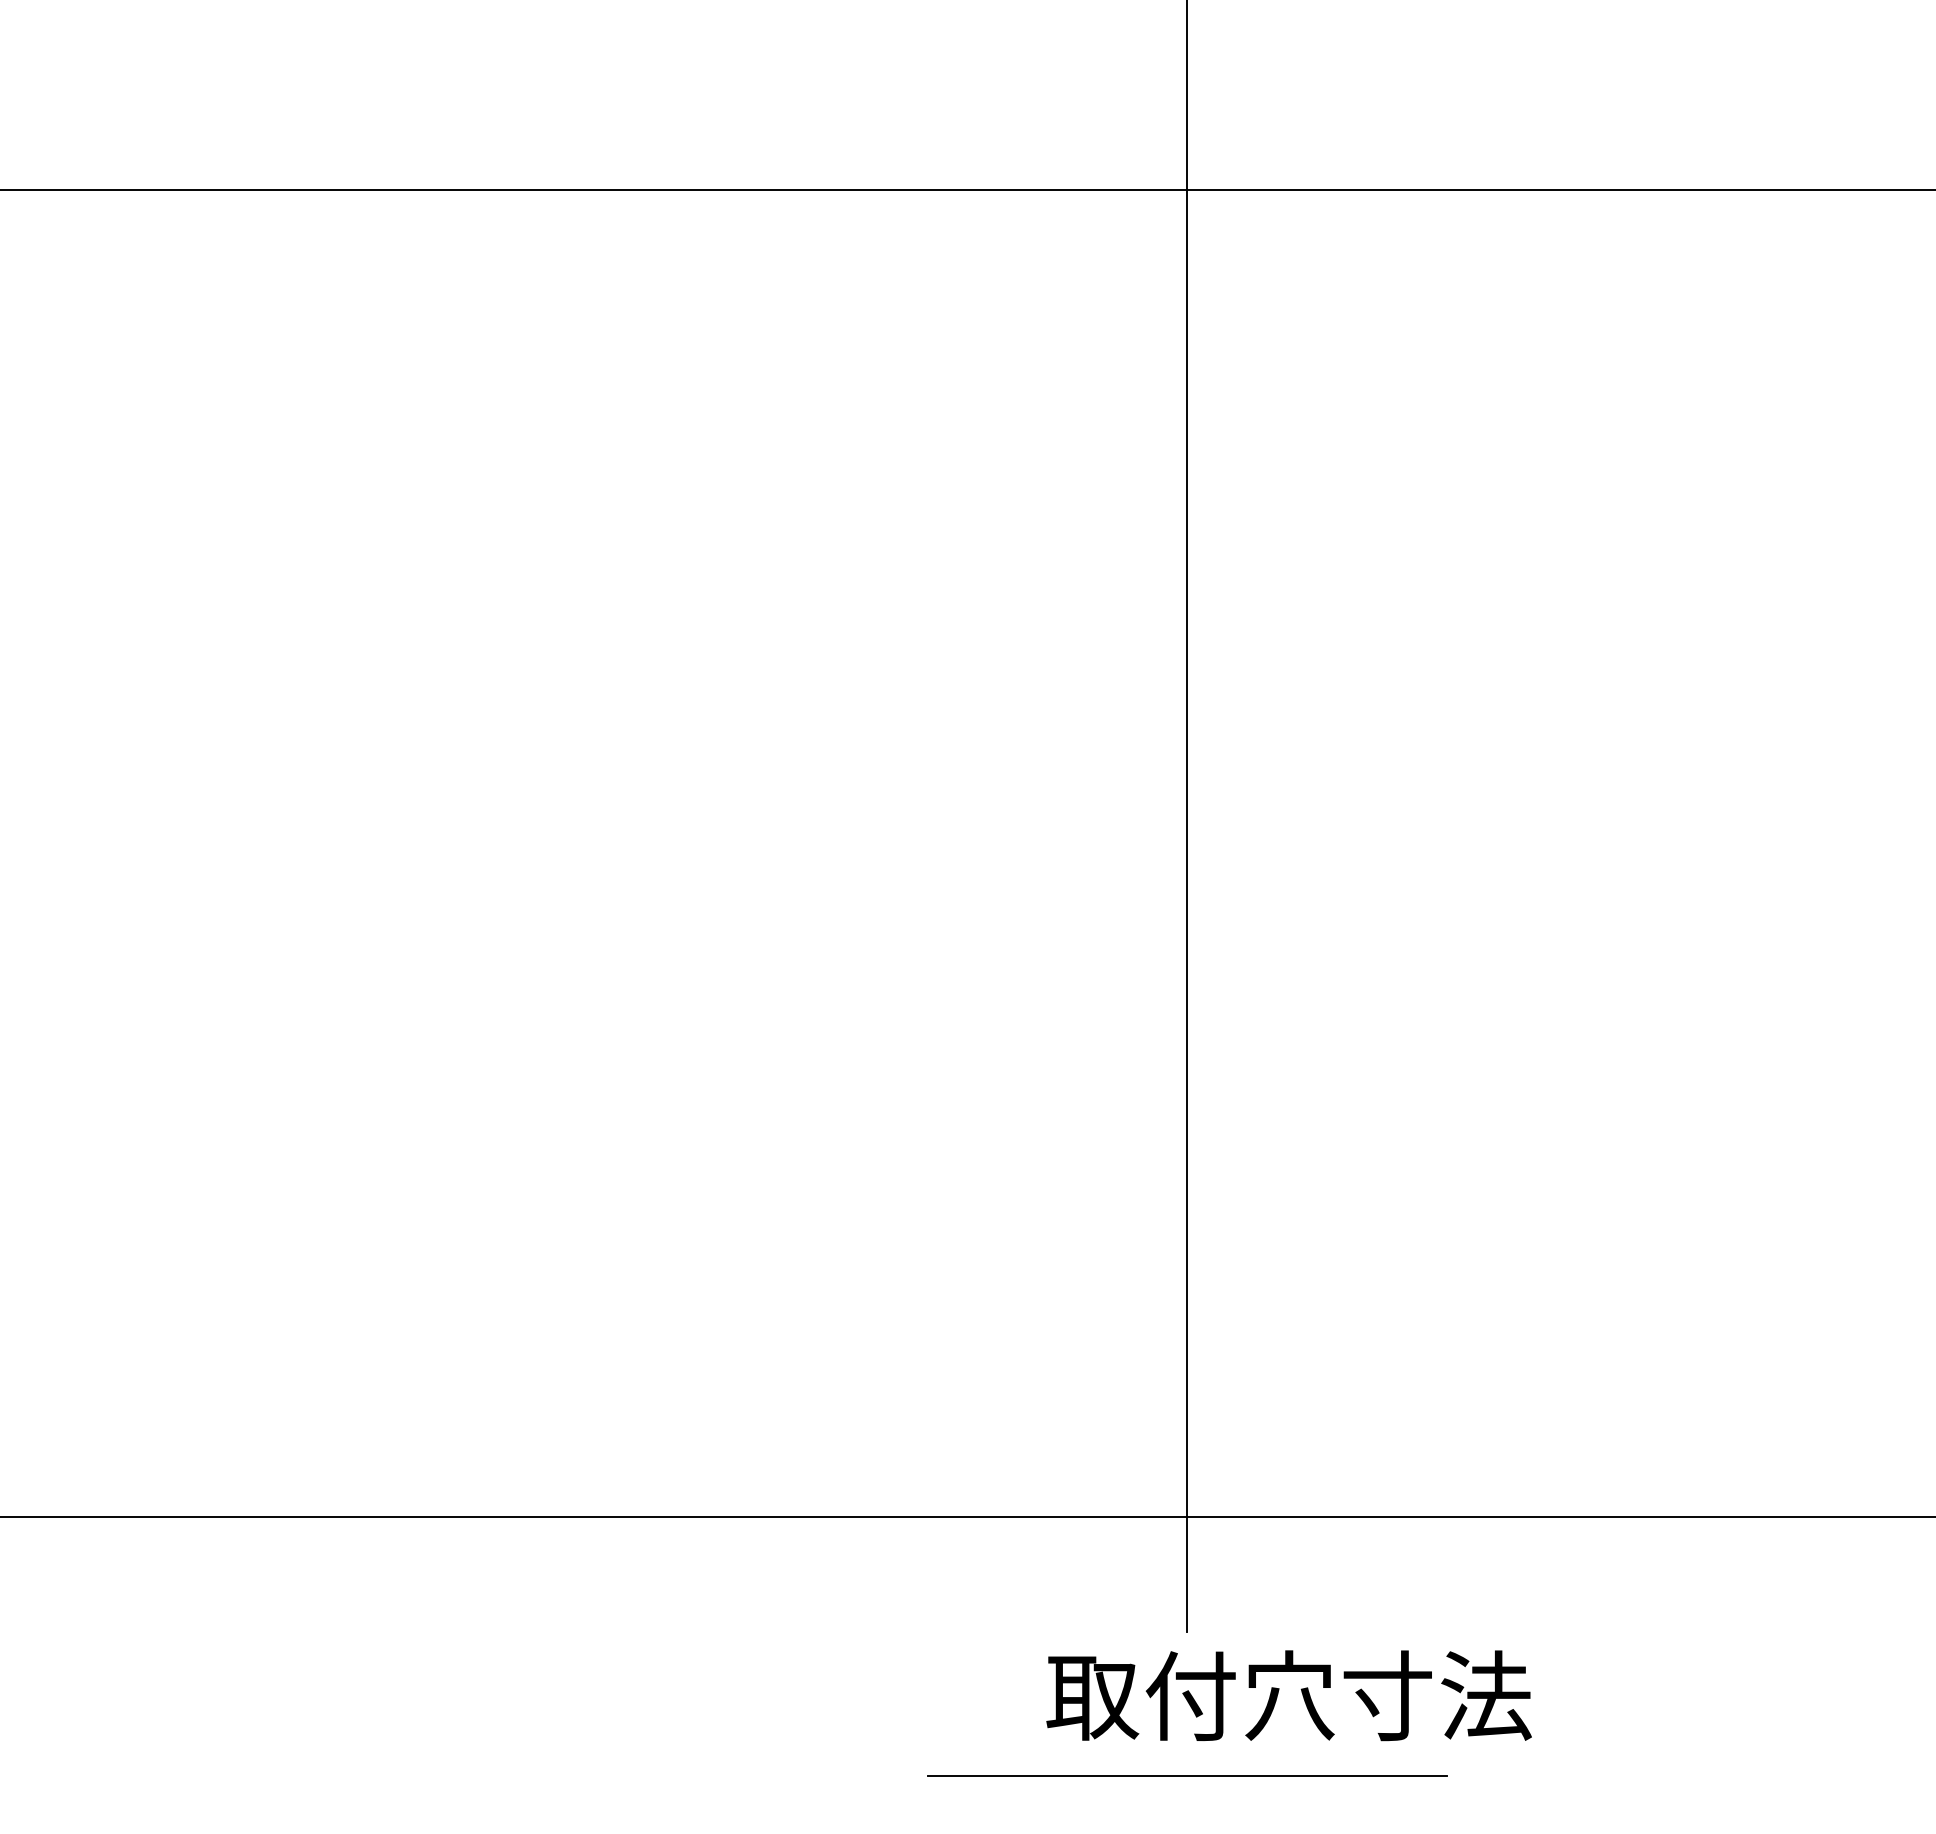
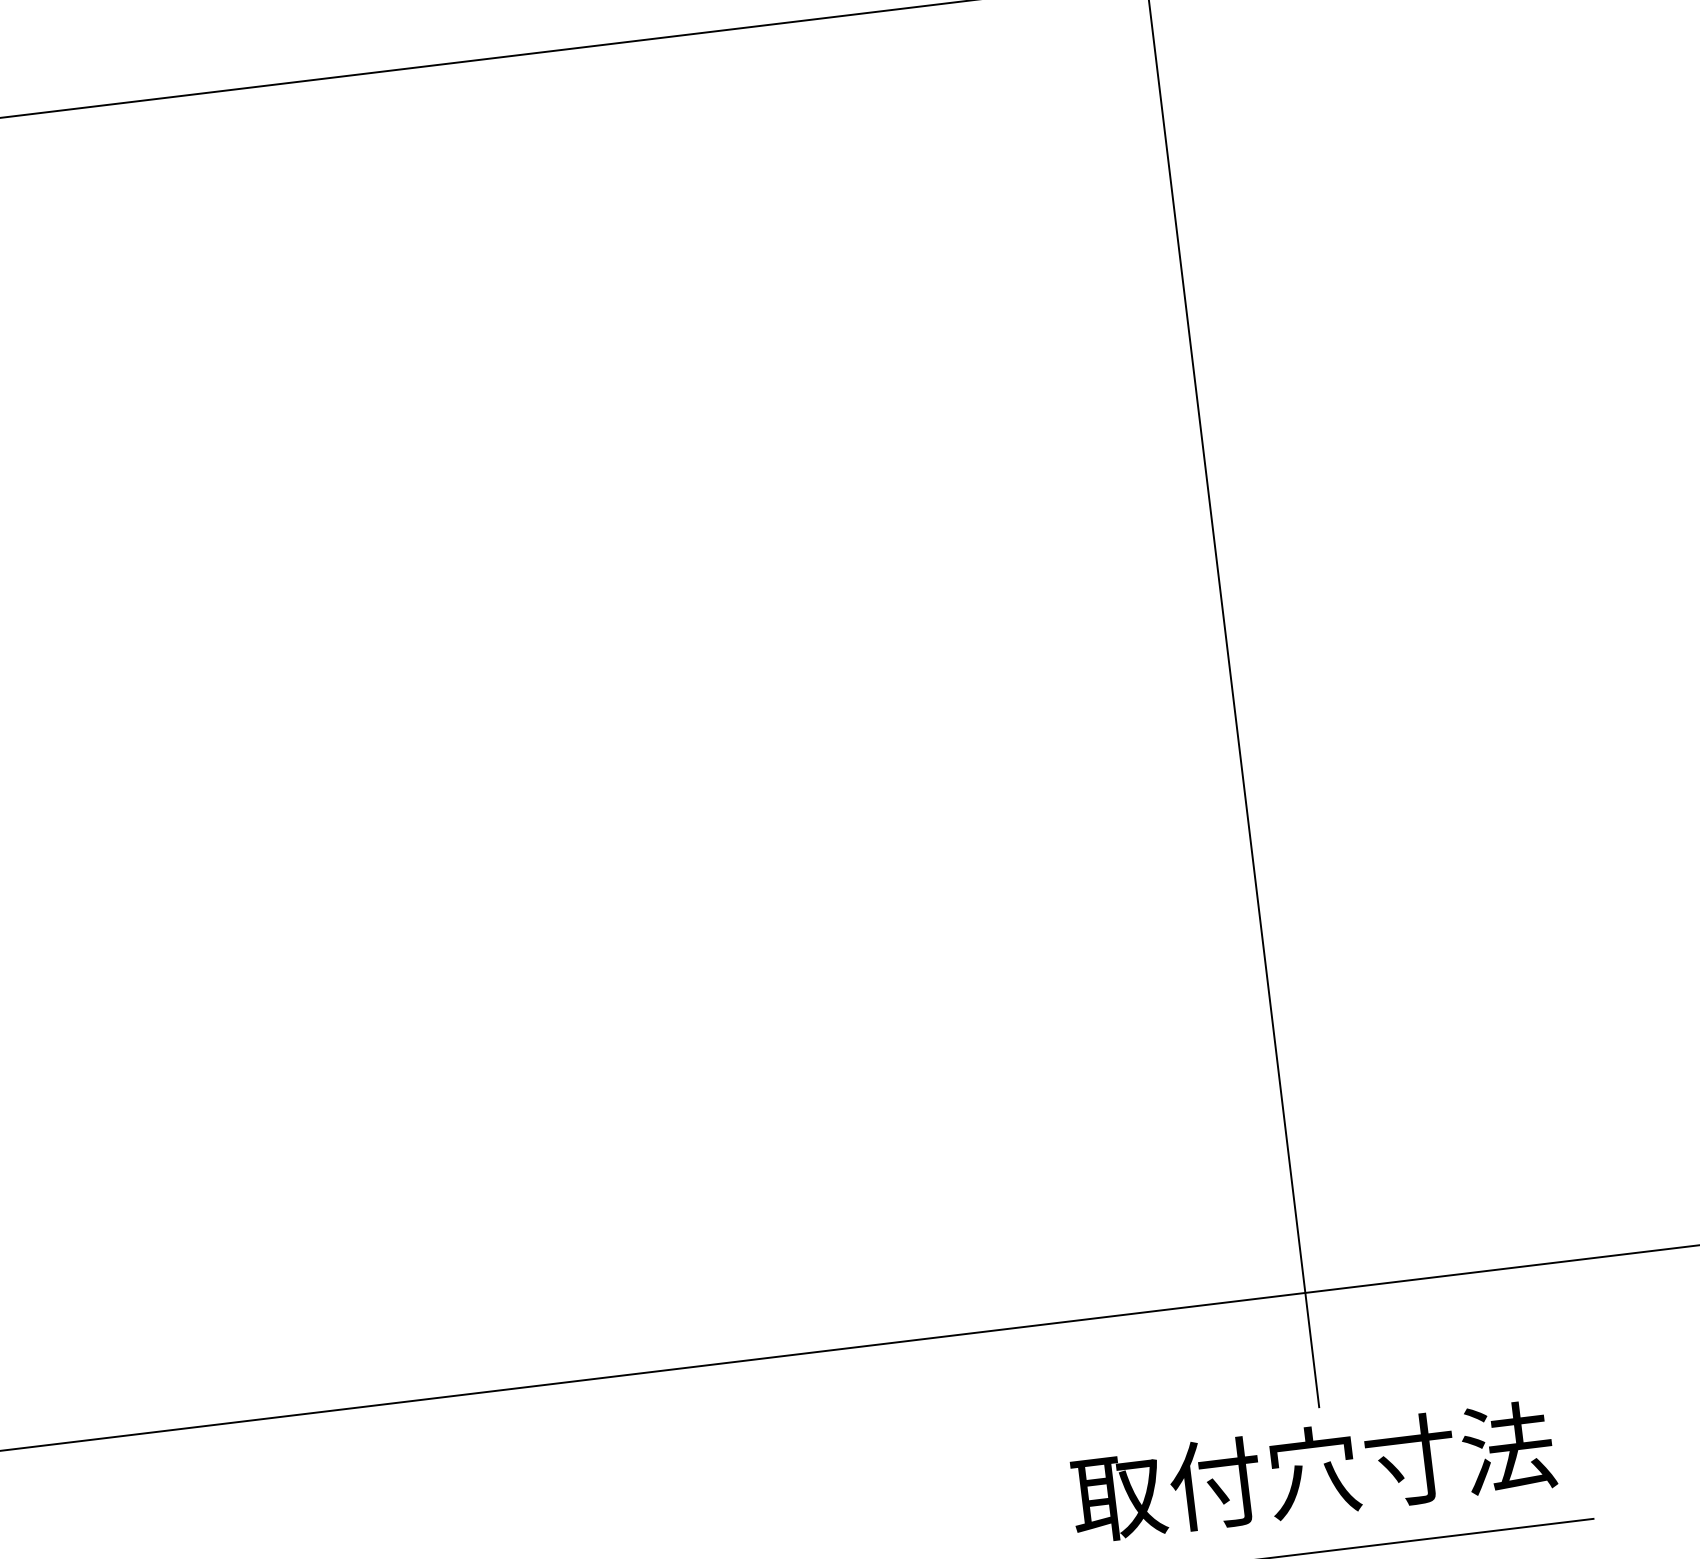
text: (1288, 1695) -> (1312, 1471), moved

